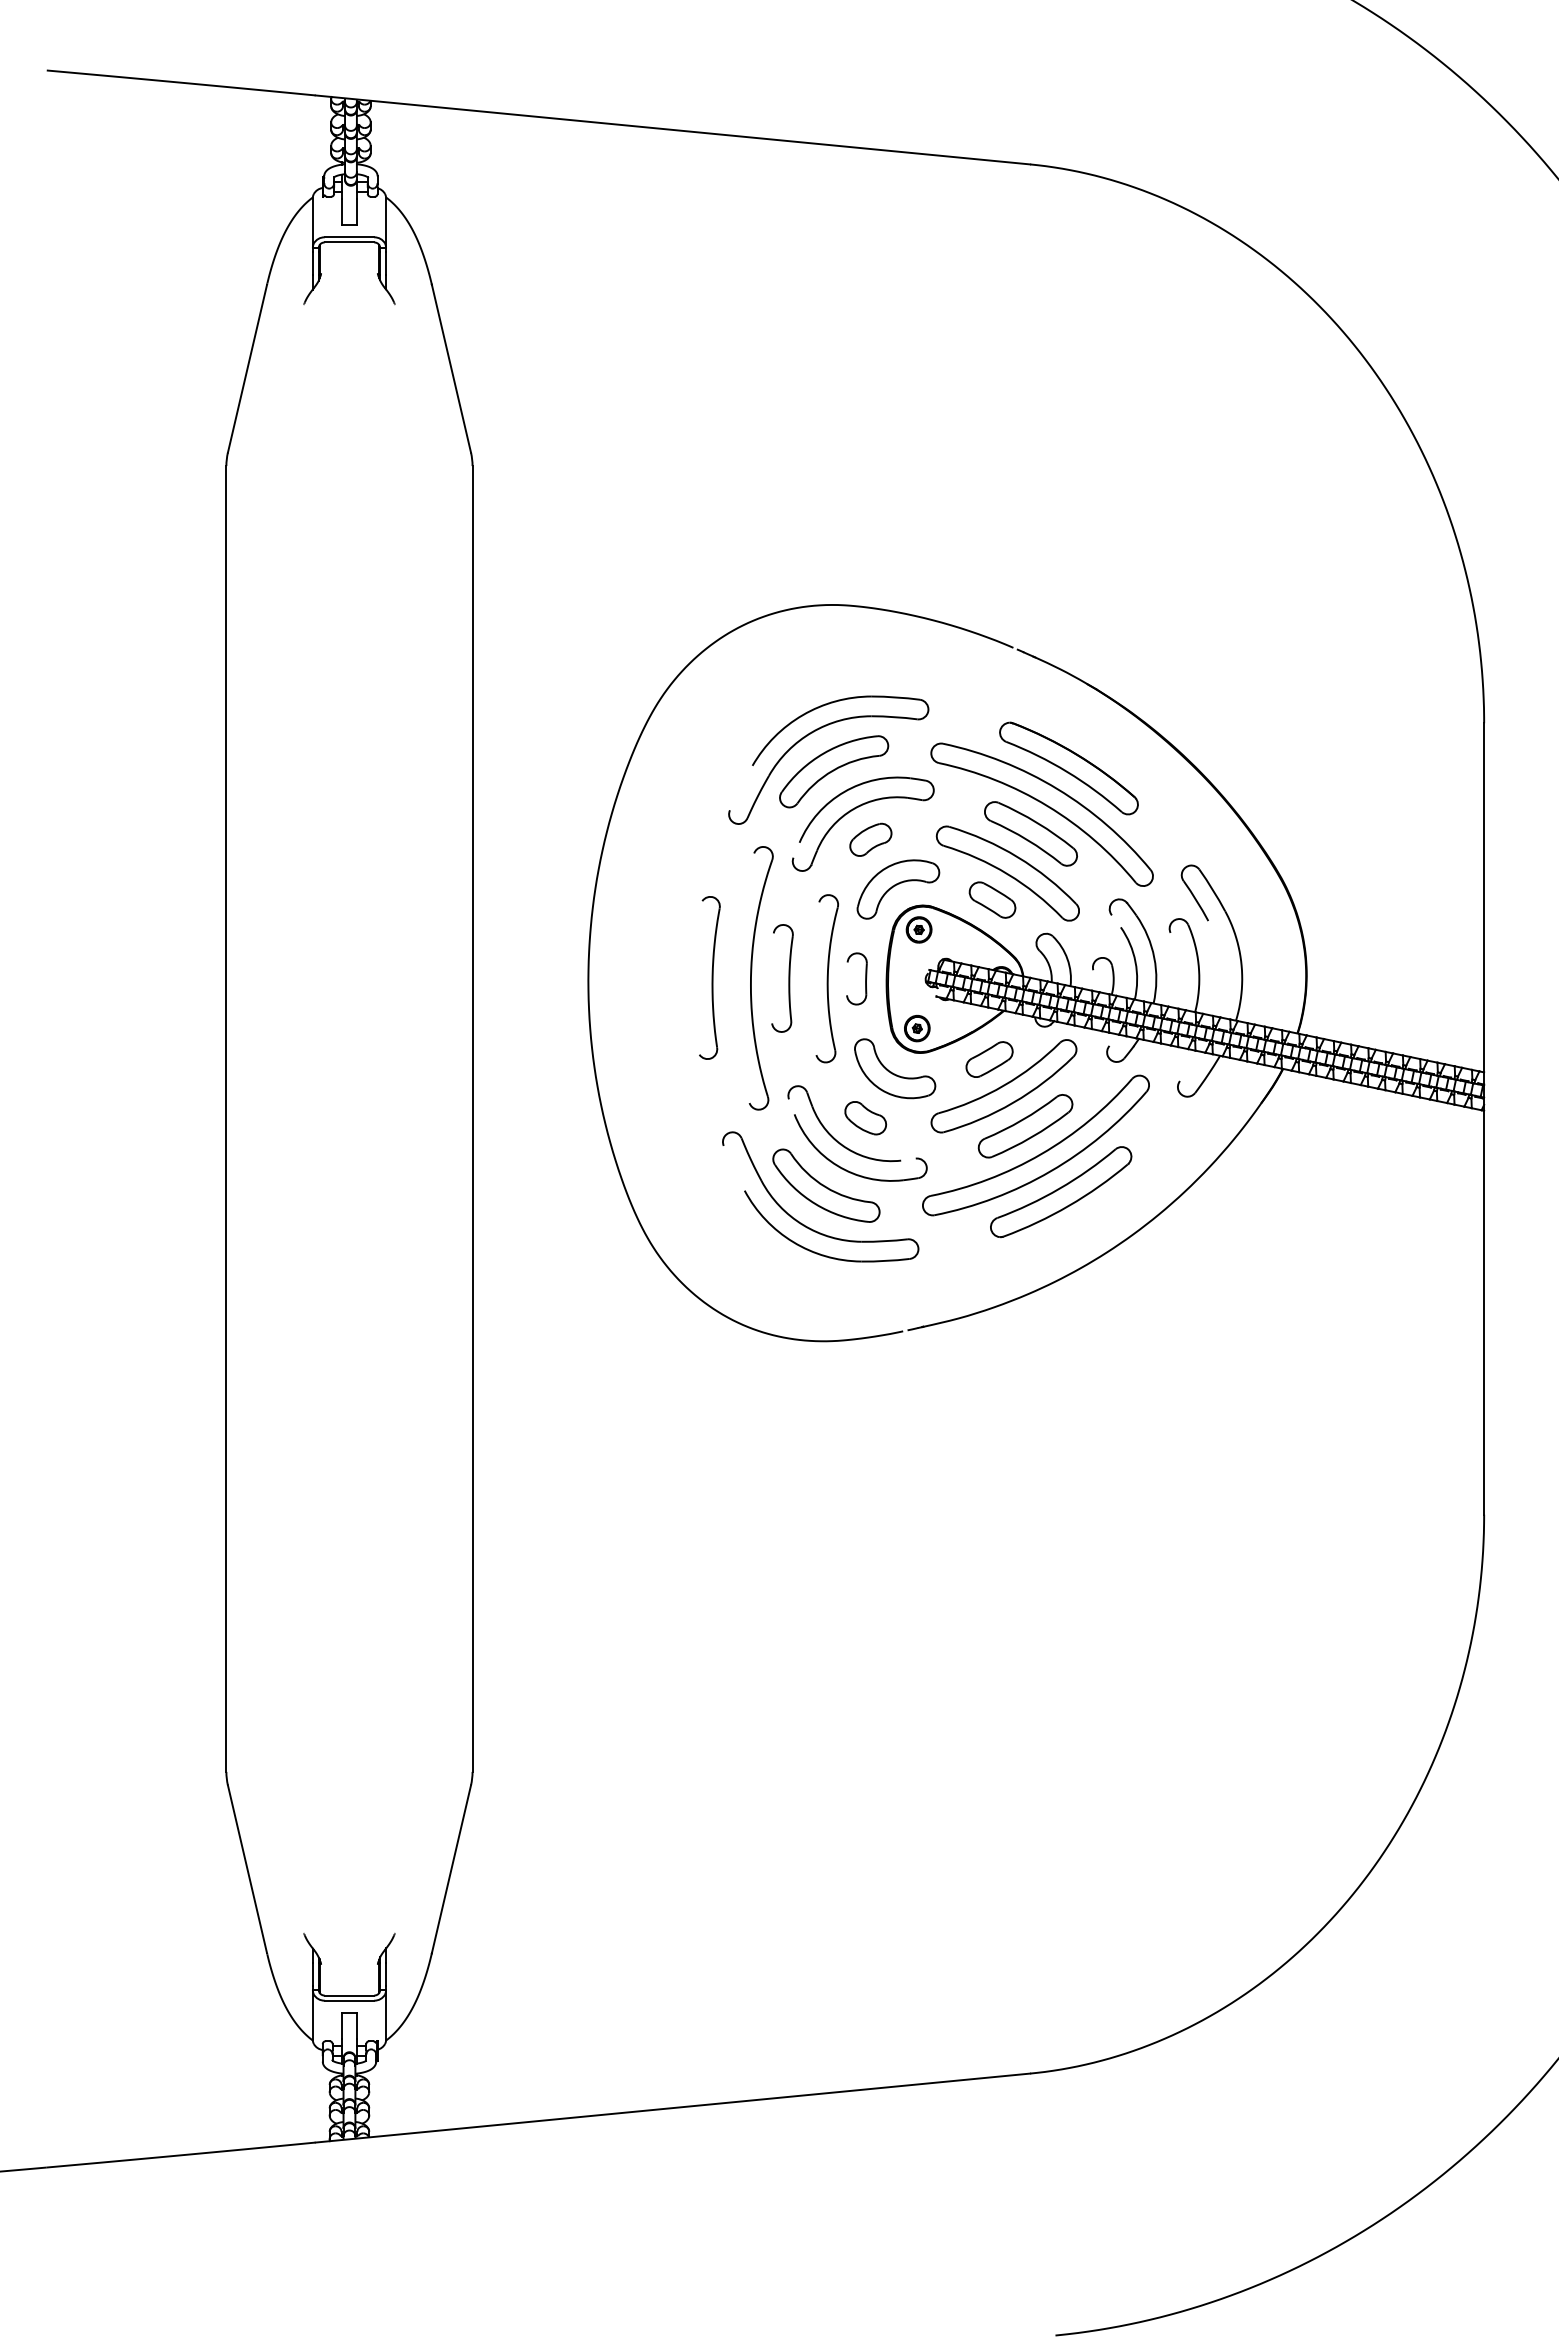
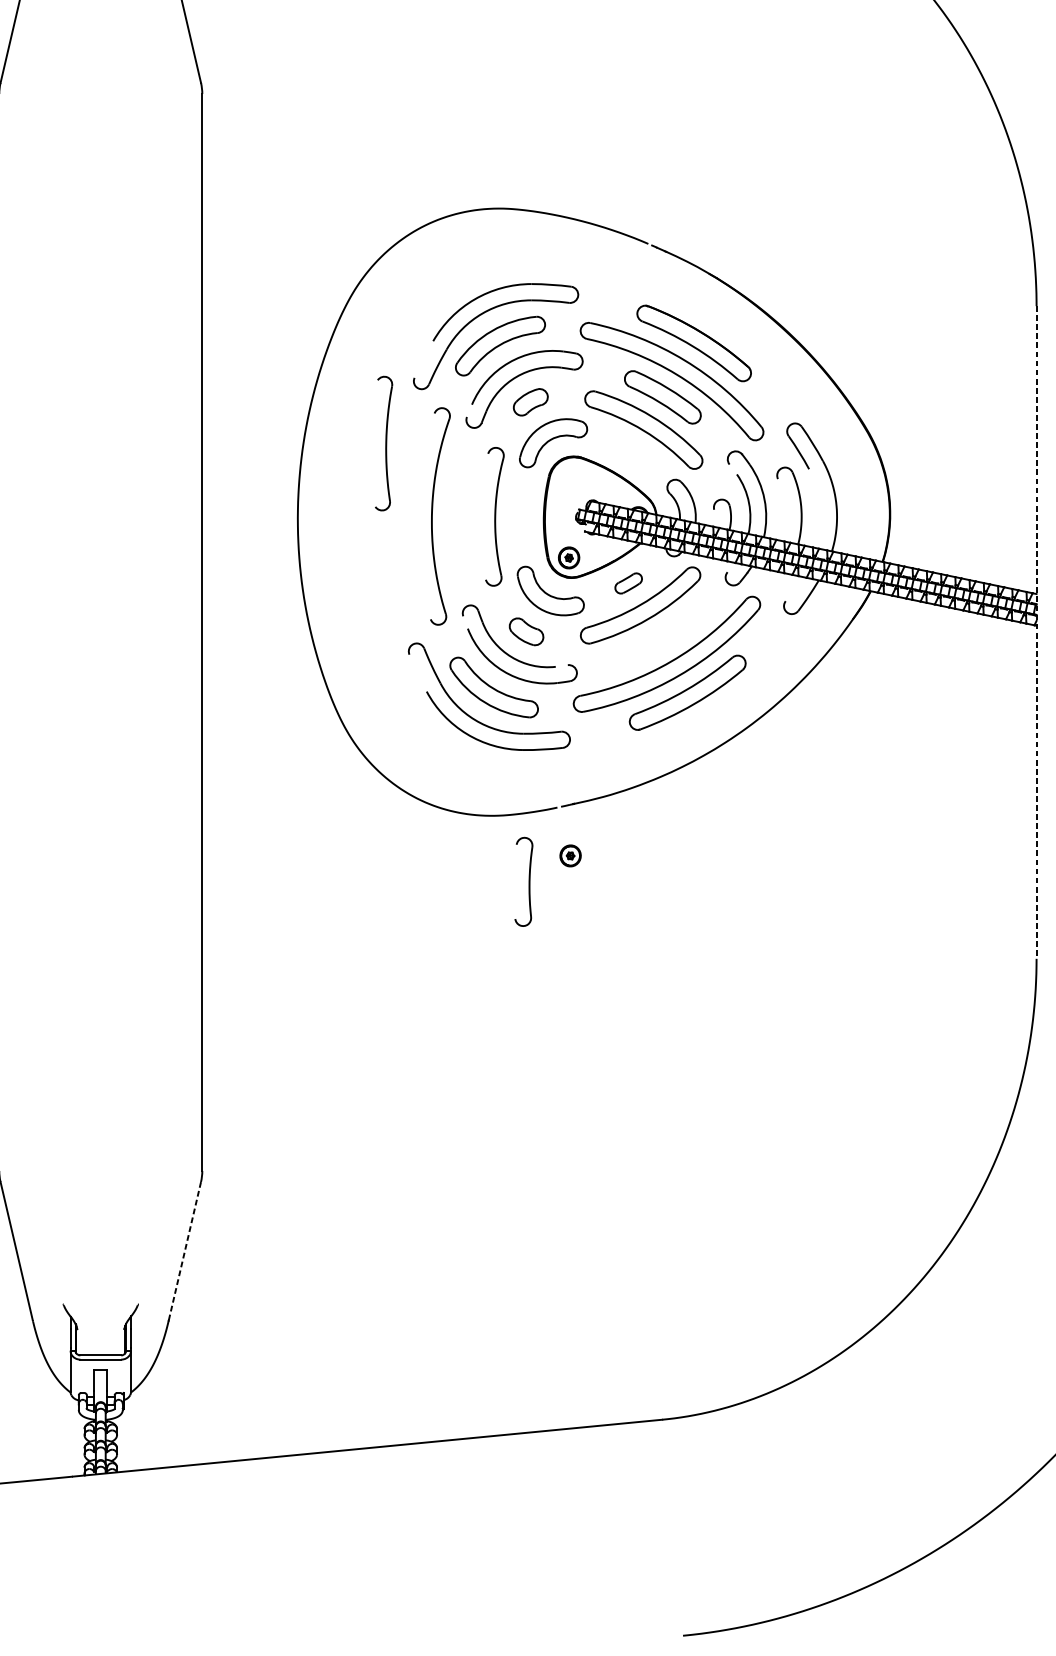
part: (992, 899) -> (631, 451), removed
part: (918, 929) -> (570, 855), moved
part: (709, 977) -> (383, 443), moved
part: (782, 978) -> (523, 881), moved
part: (865, 978) -> (526, 516), removed
part: (989, 1059) -> (628, 583), size x0.7
line: (1484, 1119) -> (1036, 632), solid -> dashed
part: (1025, 1126) -> (658, 638), removed
line: (451, 1868) -> (184, 1250), solid -> dashed

